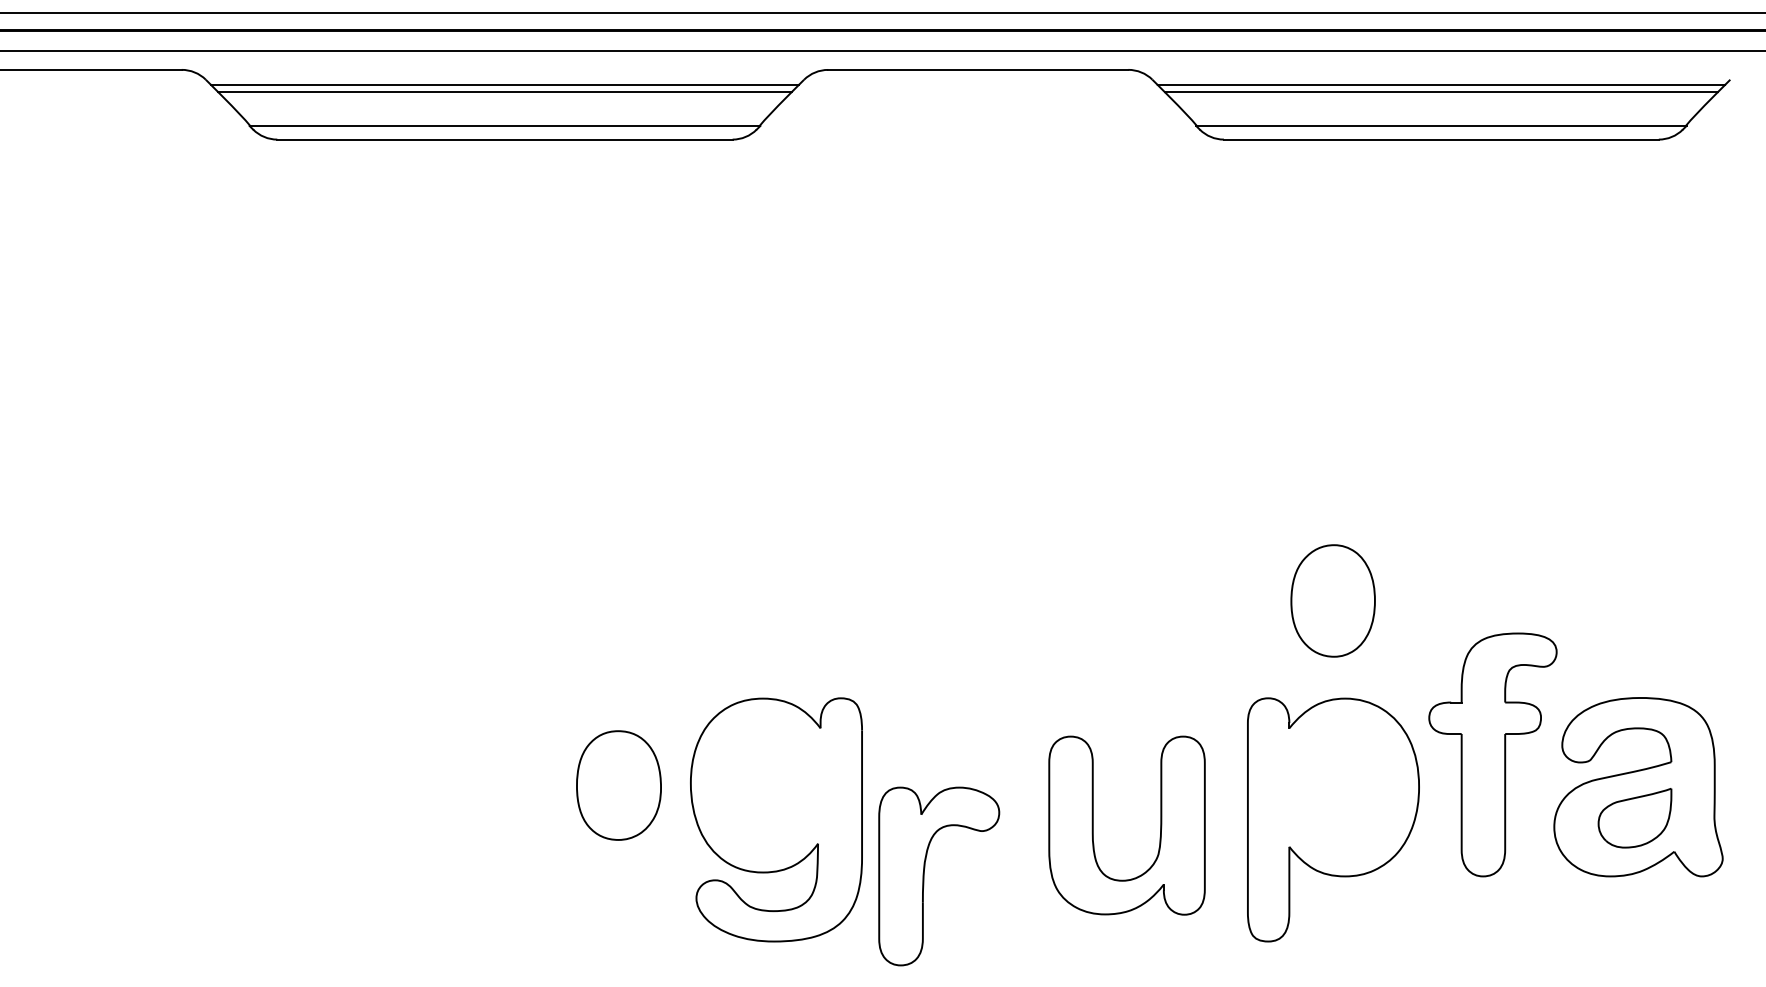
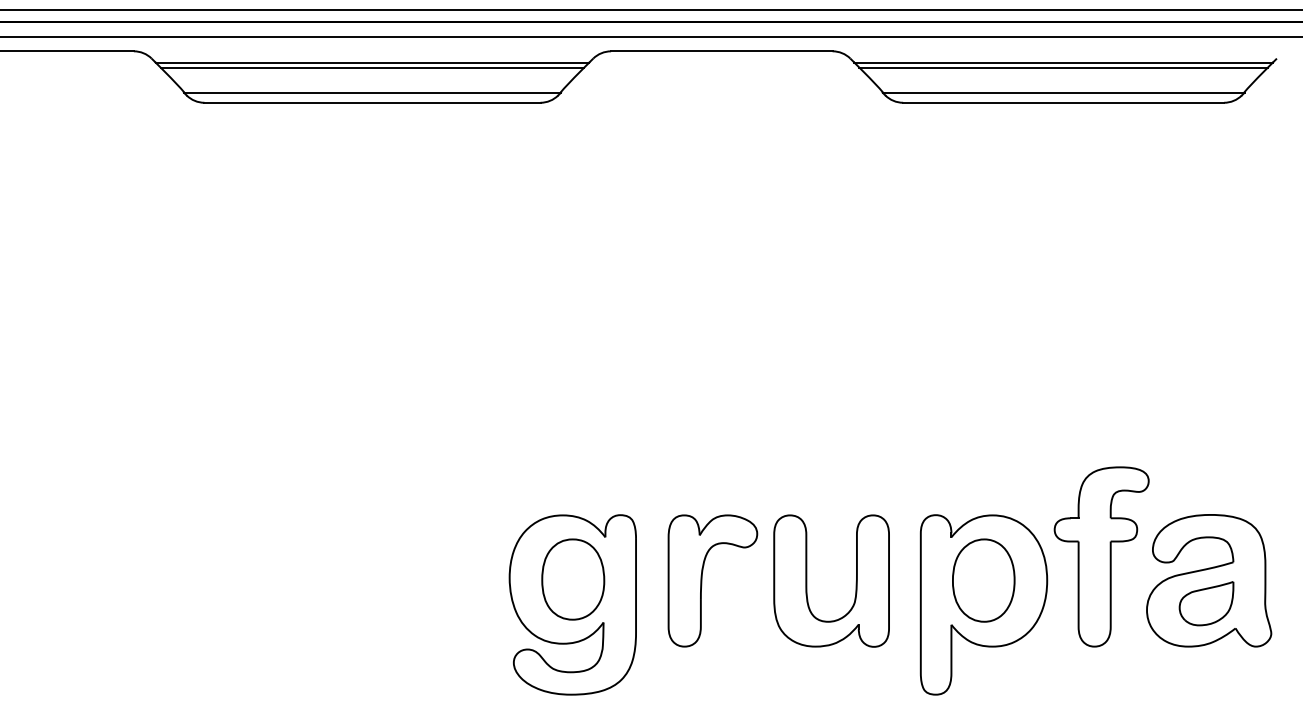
part: (1332, 600) -> (983, 580), moved
part: (618, 785) -> (572, 579), moved
part: (1093, 825) -> (806, 581), moved
part: (924, 876) -> (702, 581), moved

